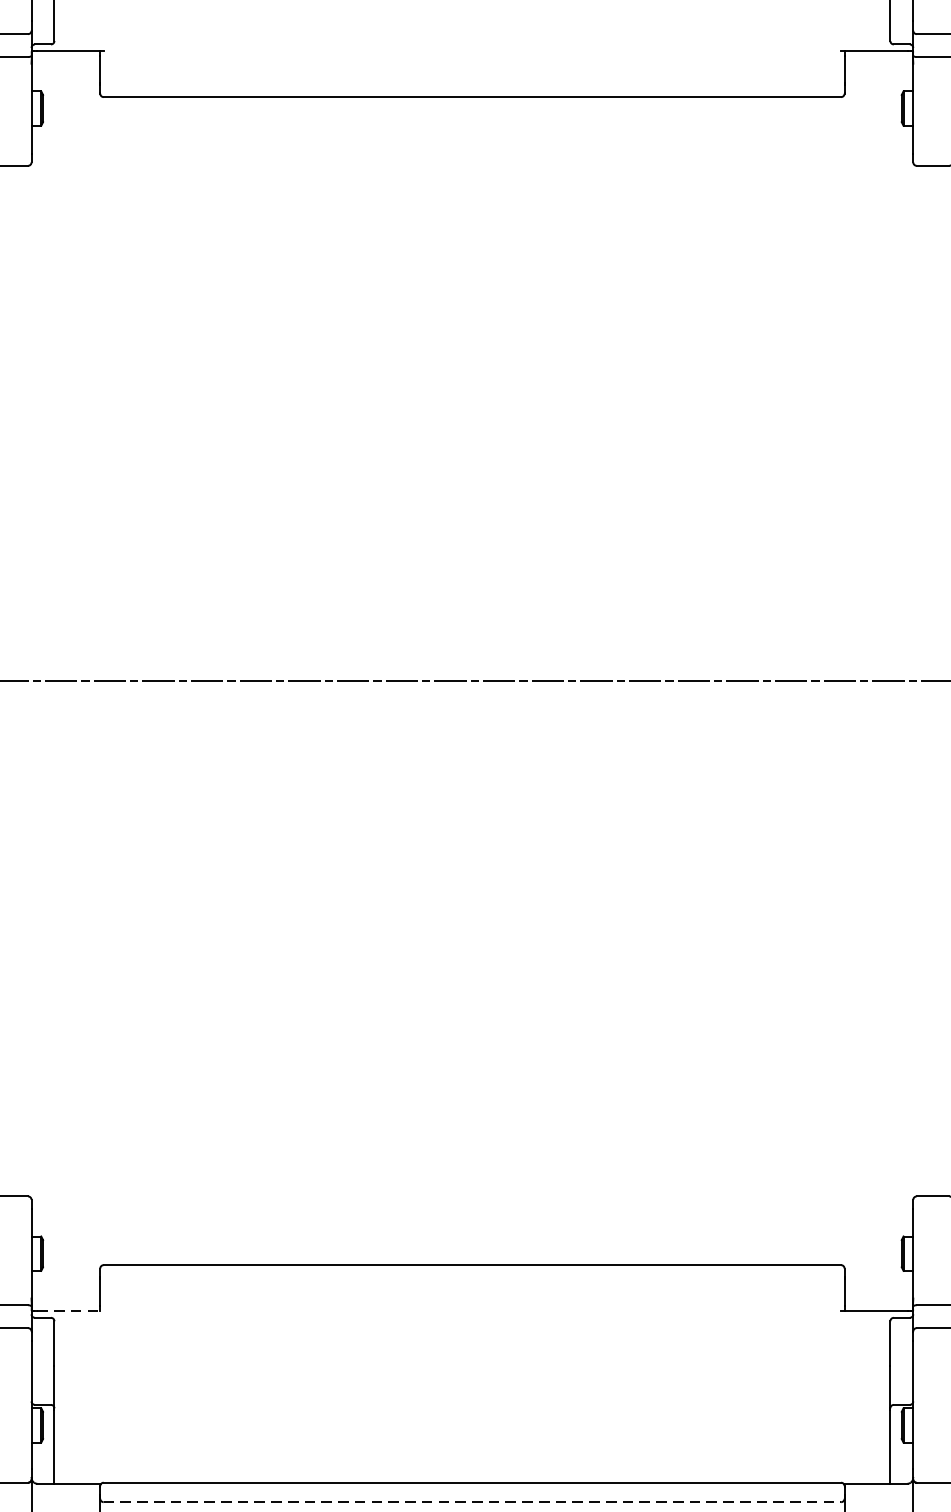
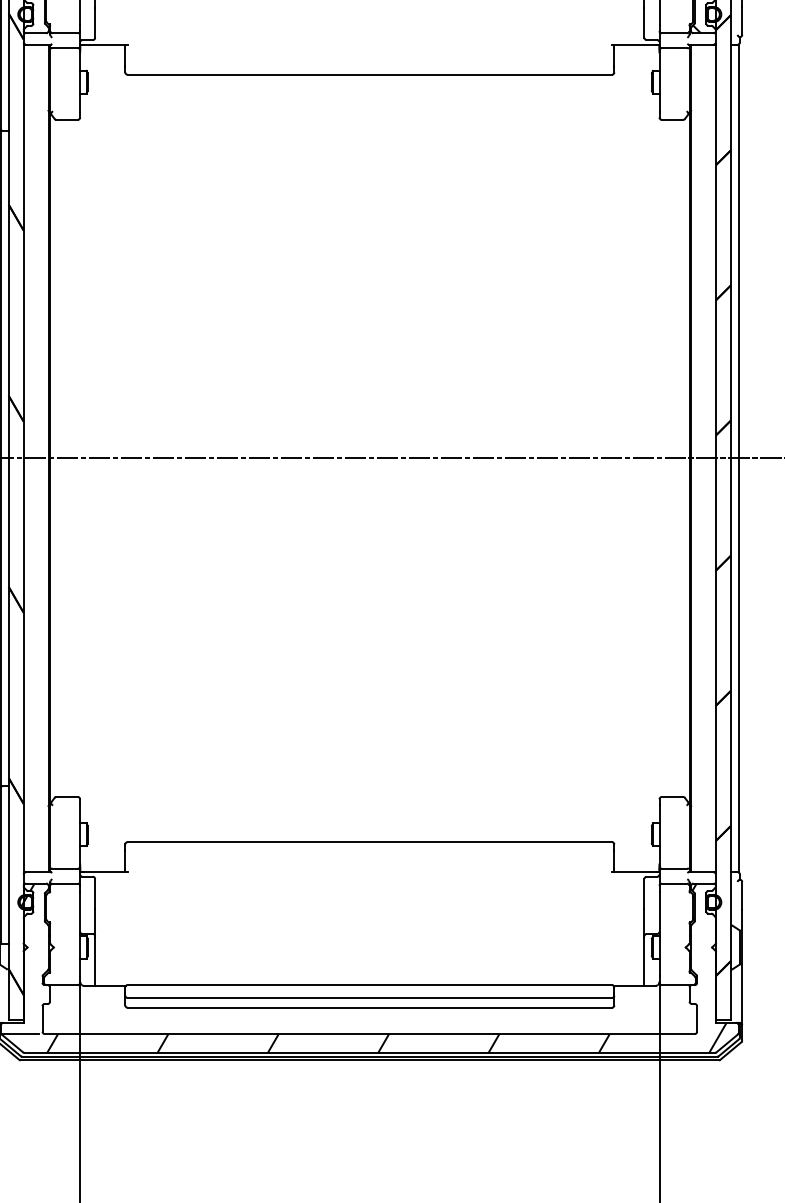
line: (70, 1311) -> (105, 872), dashed -> solid
line: (473, 1501) -> (370, 997), dashed -> solid

